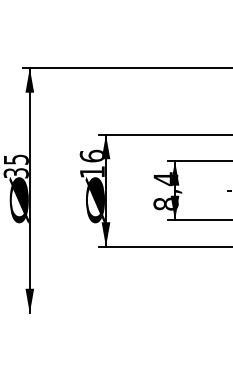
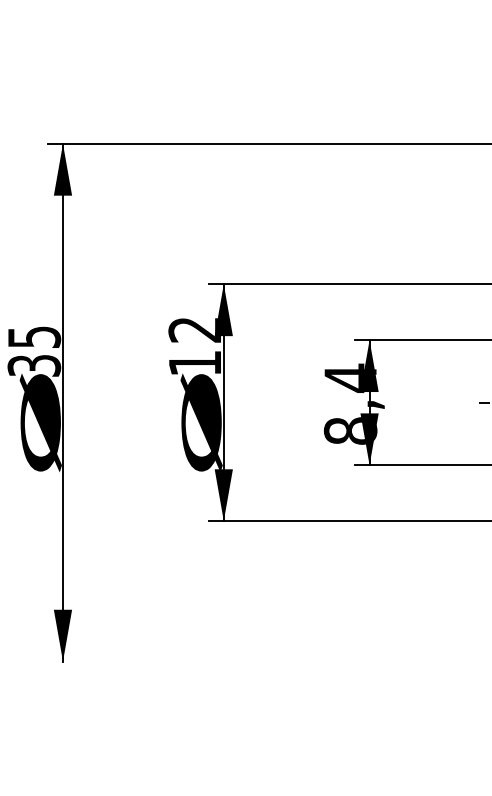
text: (91, 155) -> (193, 328), 16 -> 12

